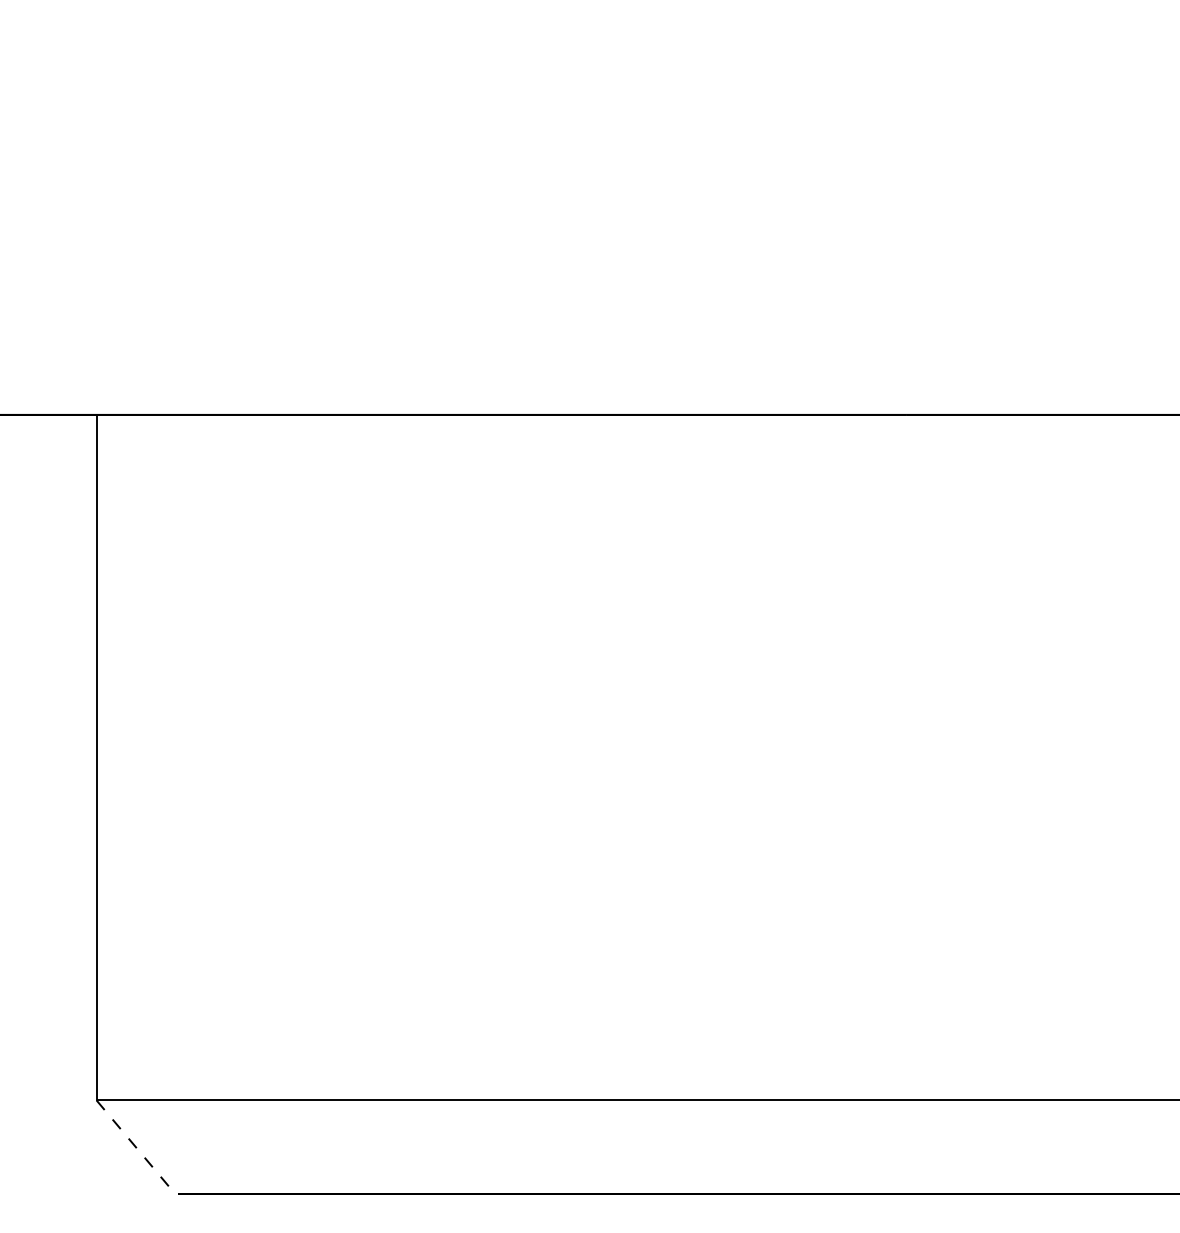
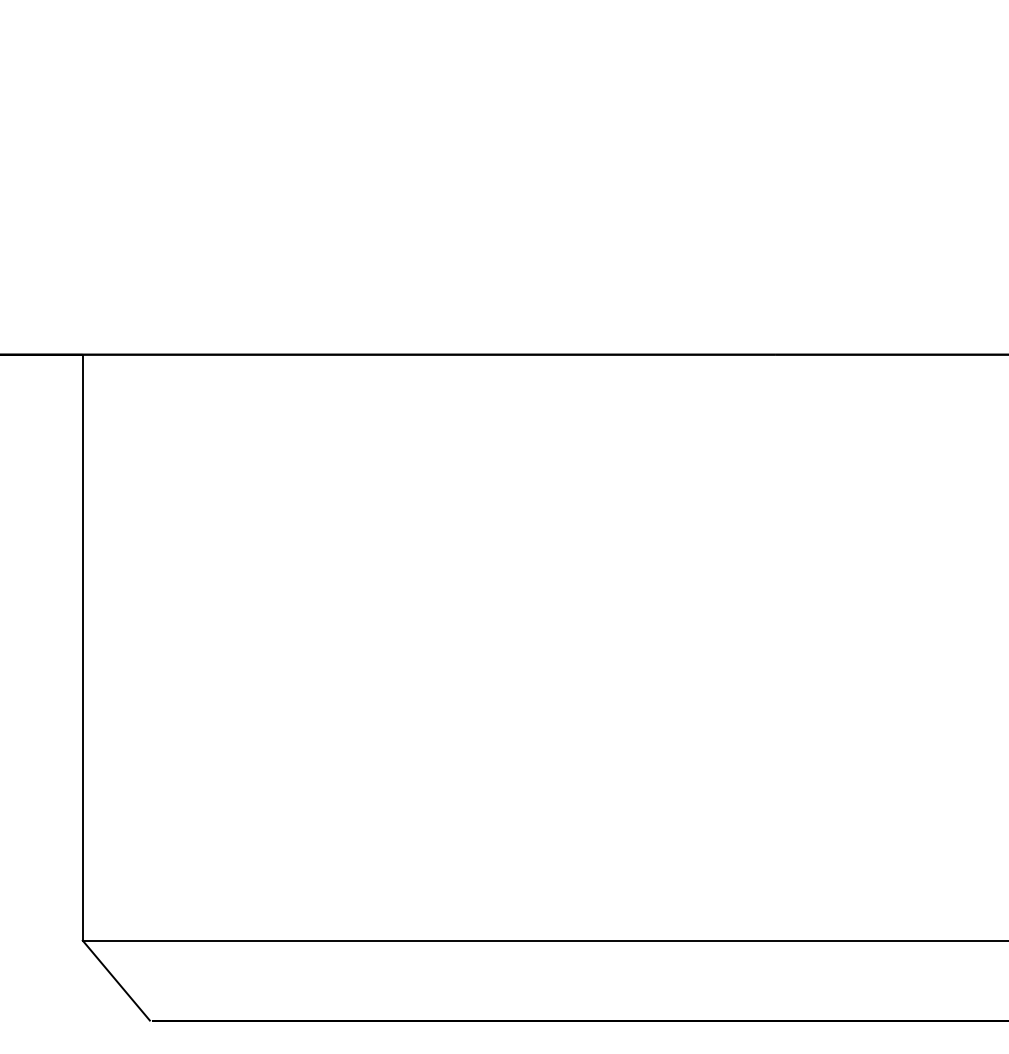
line: (136, 1147) -> (116, 980), dashed -> solid

